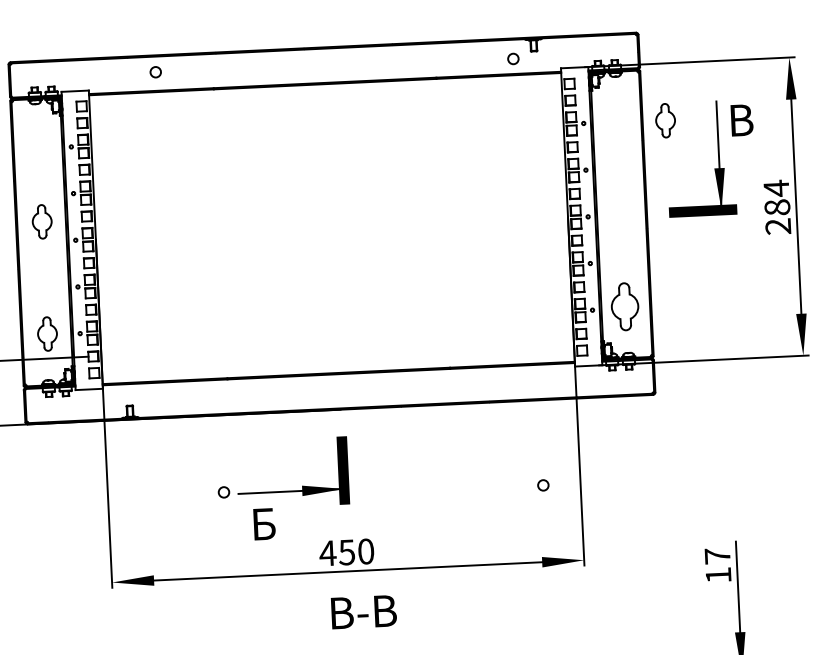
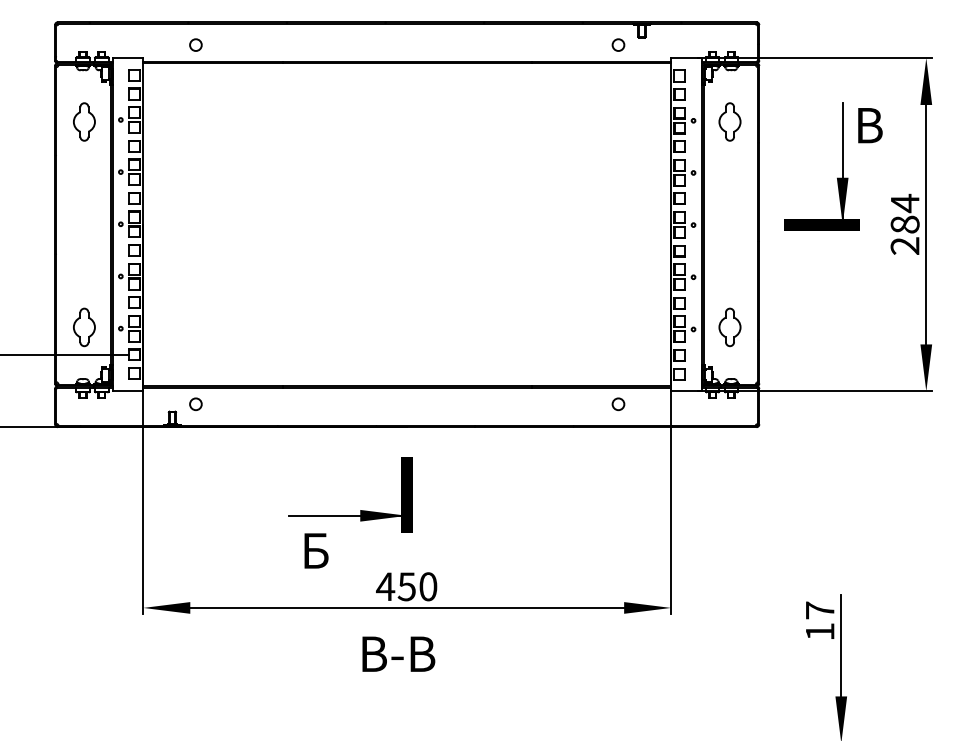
circle: (155, 71) -> (195, 44), moved
part: (665, 120) -> (729, 121), moved
part: (42, 221) -> (84, 121), moved
part: (624, 306) -> (729, 327), size x0.71
circle: (543, 485) -> (618, 404), moved
circle: (223, 491) -> (195, 403), moved
text: (363, 611) -> (398, 653), moved

